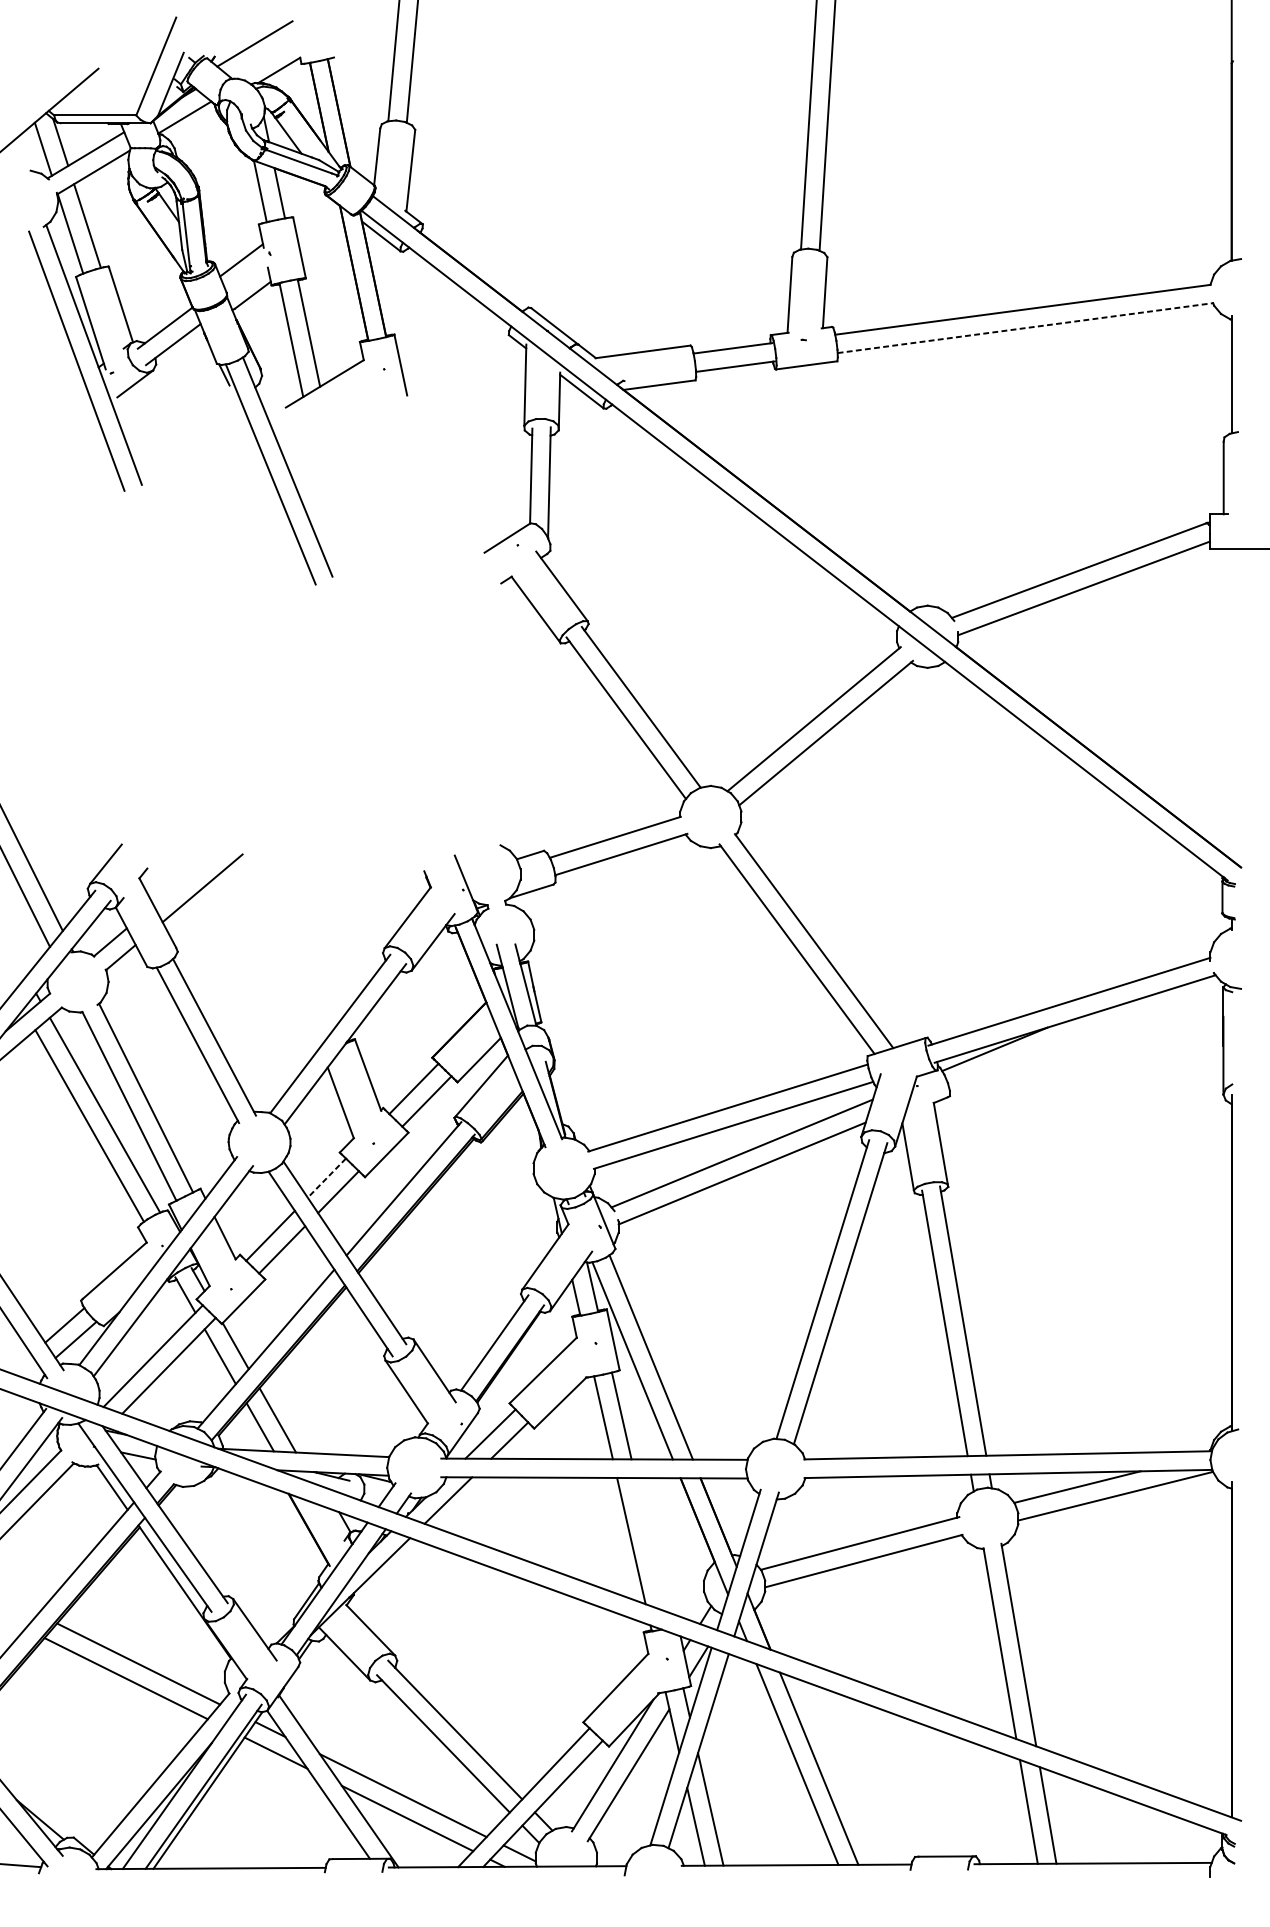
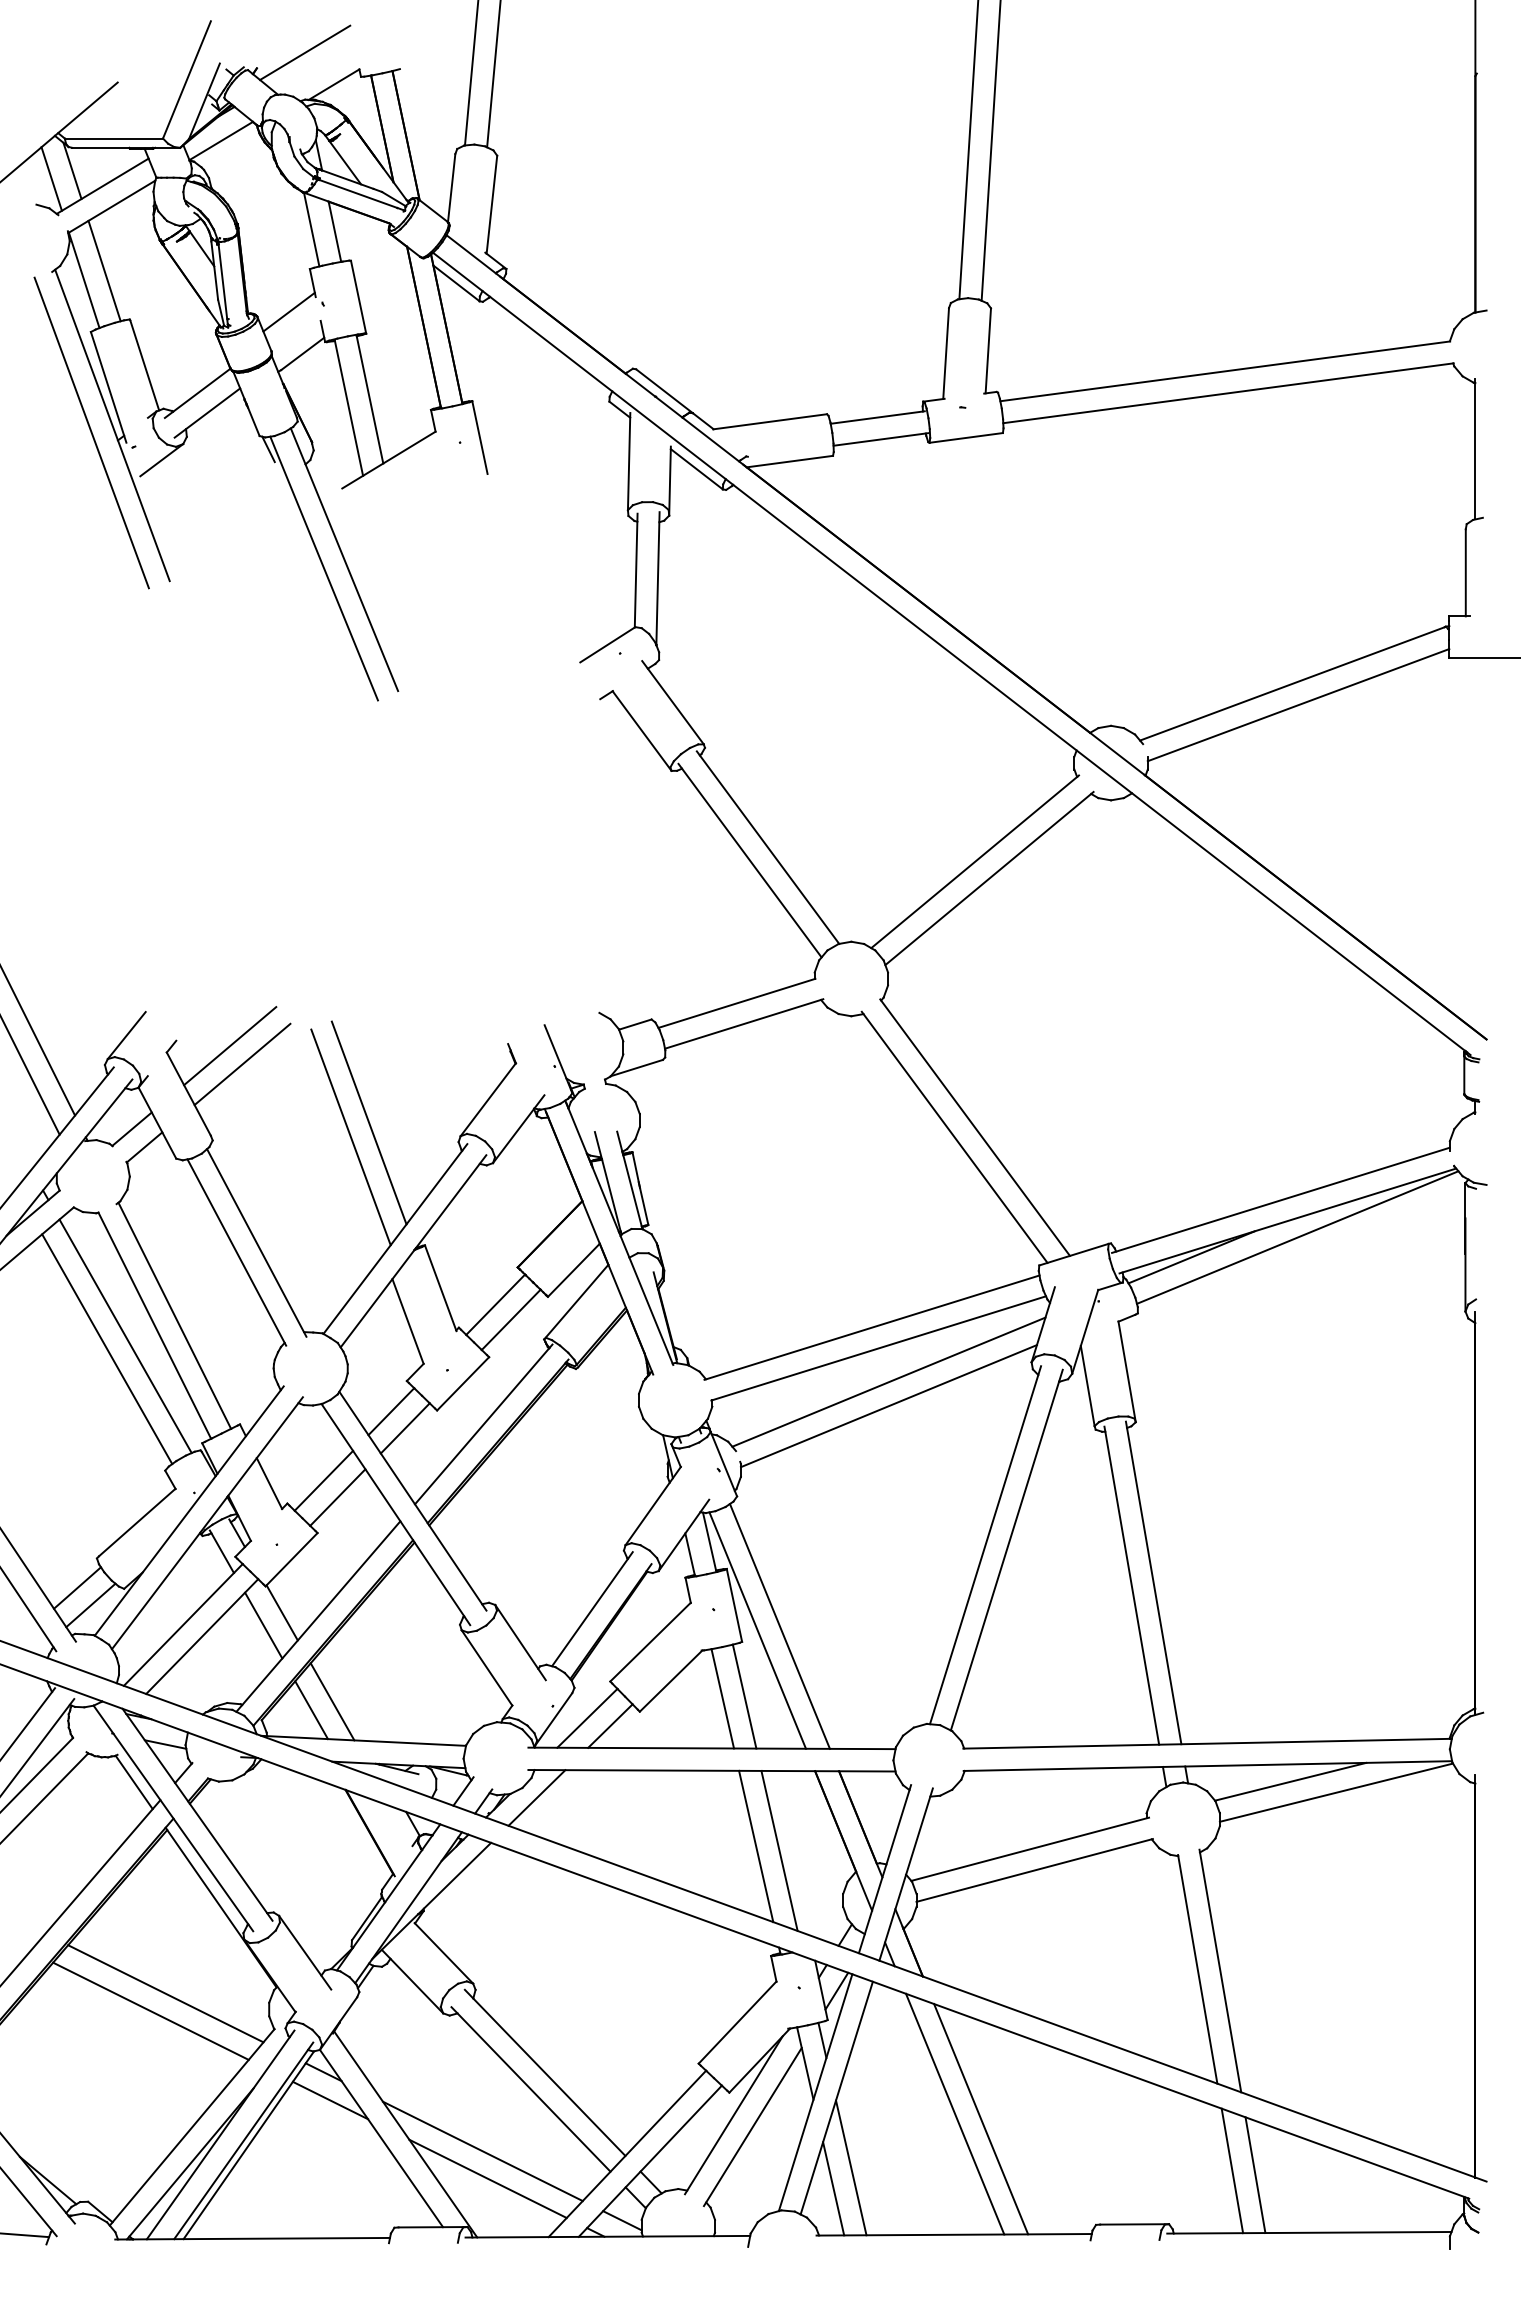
line: (1025, 328) -> (1228, 393), dashed -> solid
line: (192, 873) -> (230, 1046), added
line: (307, 936) -> (368, 1122), added
line: (292, 949) -> (350, 1137), added
line: (1083, 1032) -> (1297, 1237), added
line: (326, 1178) -> (391, 1411), dashed -> solid
line: (650, 1544) -> (779, 1850), added

